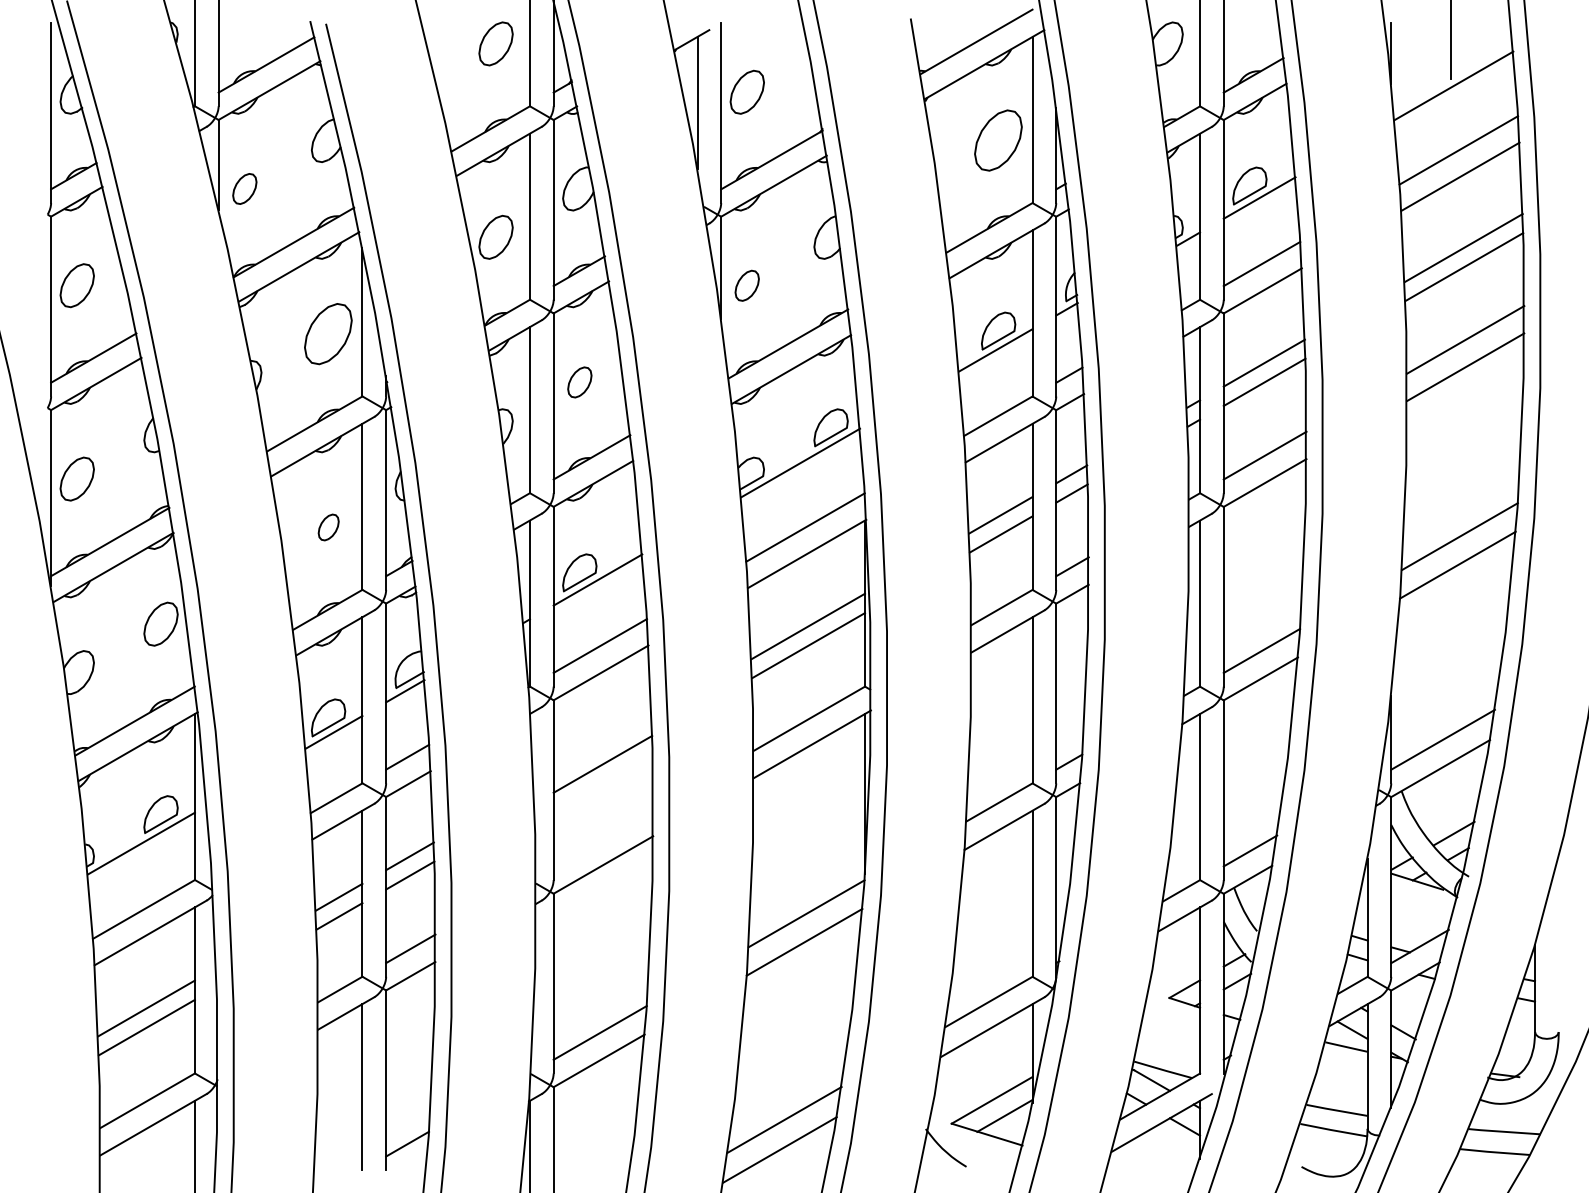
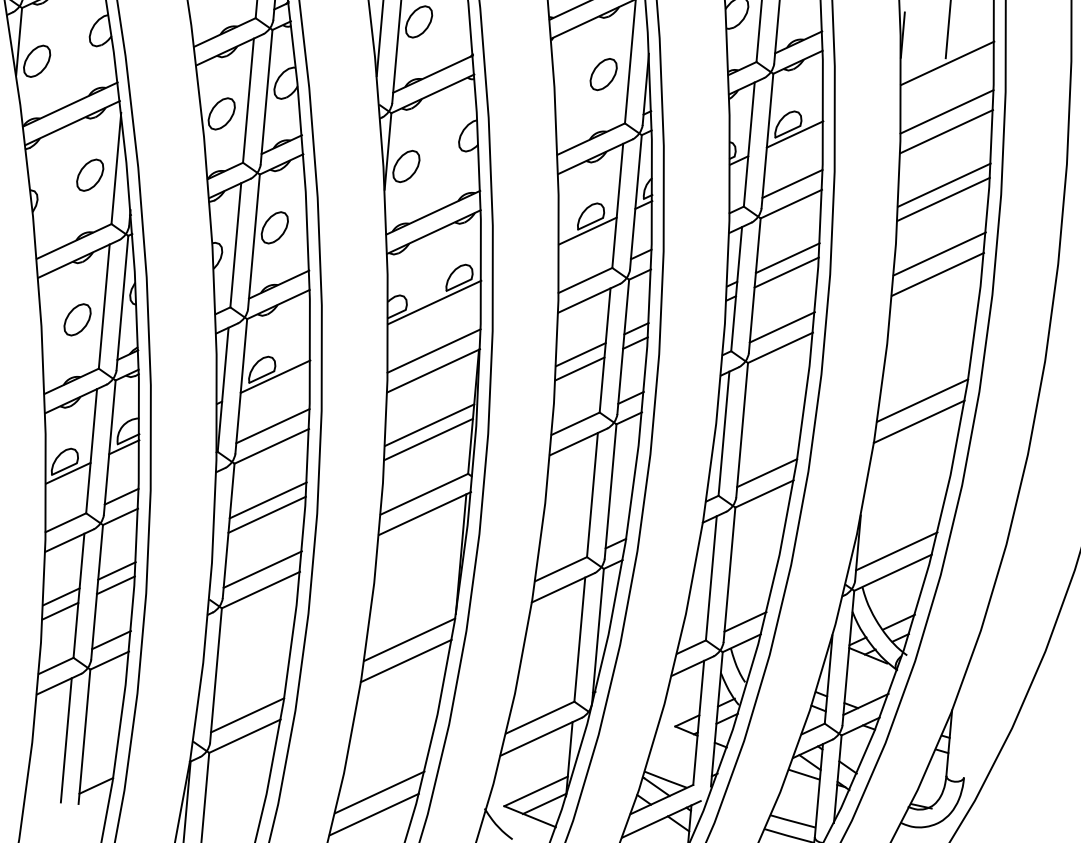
part: (998, 140) -> (603, 74), size x0.71
part: (244, 188) -> (36, 60), size x1.43
part: (746, 285) -> (405, 166), size x1.43
part: (328, 333) -> (90, 174), size x0.71
part: (579, 382) -> (274, 227), size x1.43
part: (328, 527) -> (77, 319), size x1.67
line: (602, 744) -> (268, 499), added
line: (603, 837) -> (262, 569), added

